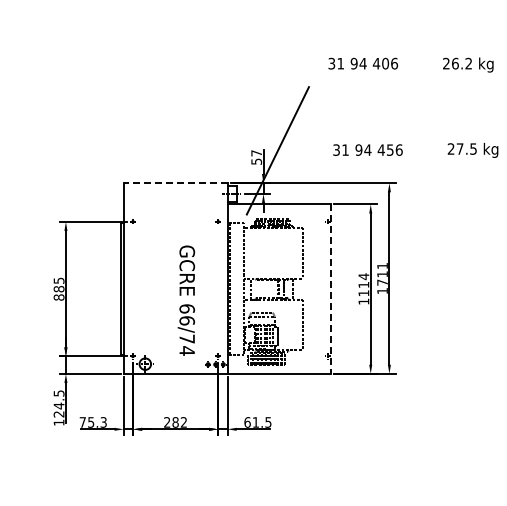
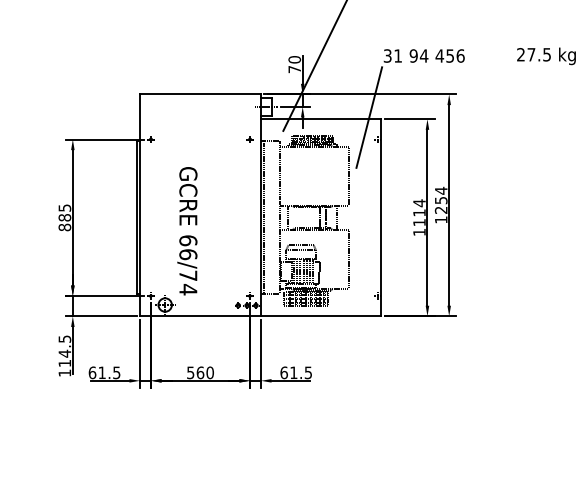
text: (256, 157) -> (294, 64), 57 -> 70
line: (175, 183) -> (200, 94), dashed -> solid
line: (320, 202) -> (369, 116), added
text: (382, 273) -> (441, 199), 1711 -> 1254
line: (331, 289) -> (381, 218), dashed -> solid
text: (186, 300) -> (187, 230), moved
text: (58, 414) -> (64, 363), 124.5 -> 114.5
text: (92, 422) -> (103, 372), 75.3 -> 61.5
text: (175, 422) -> (200, 372), 282 -> 560

